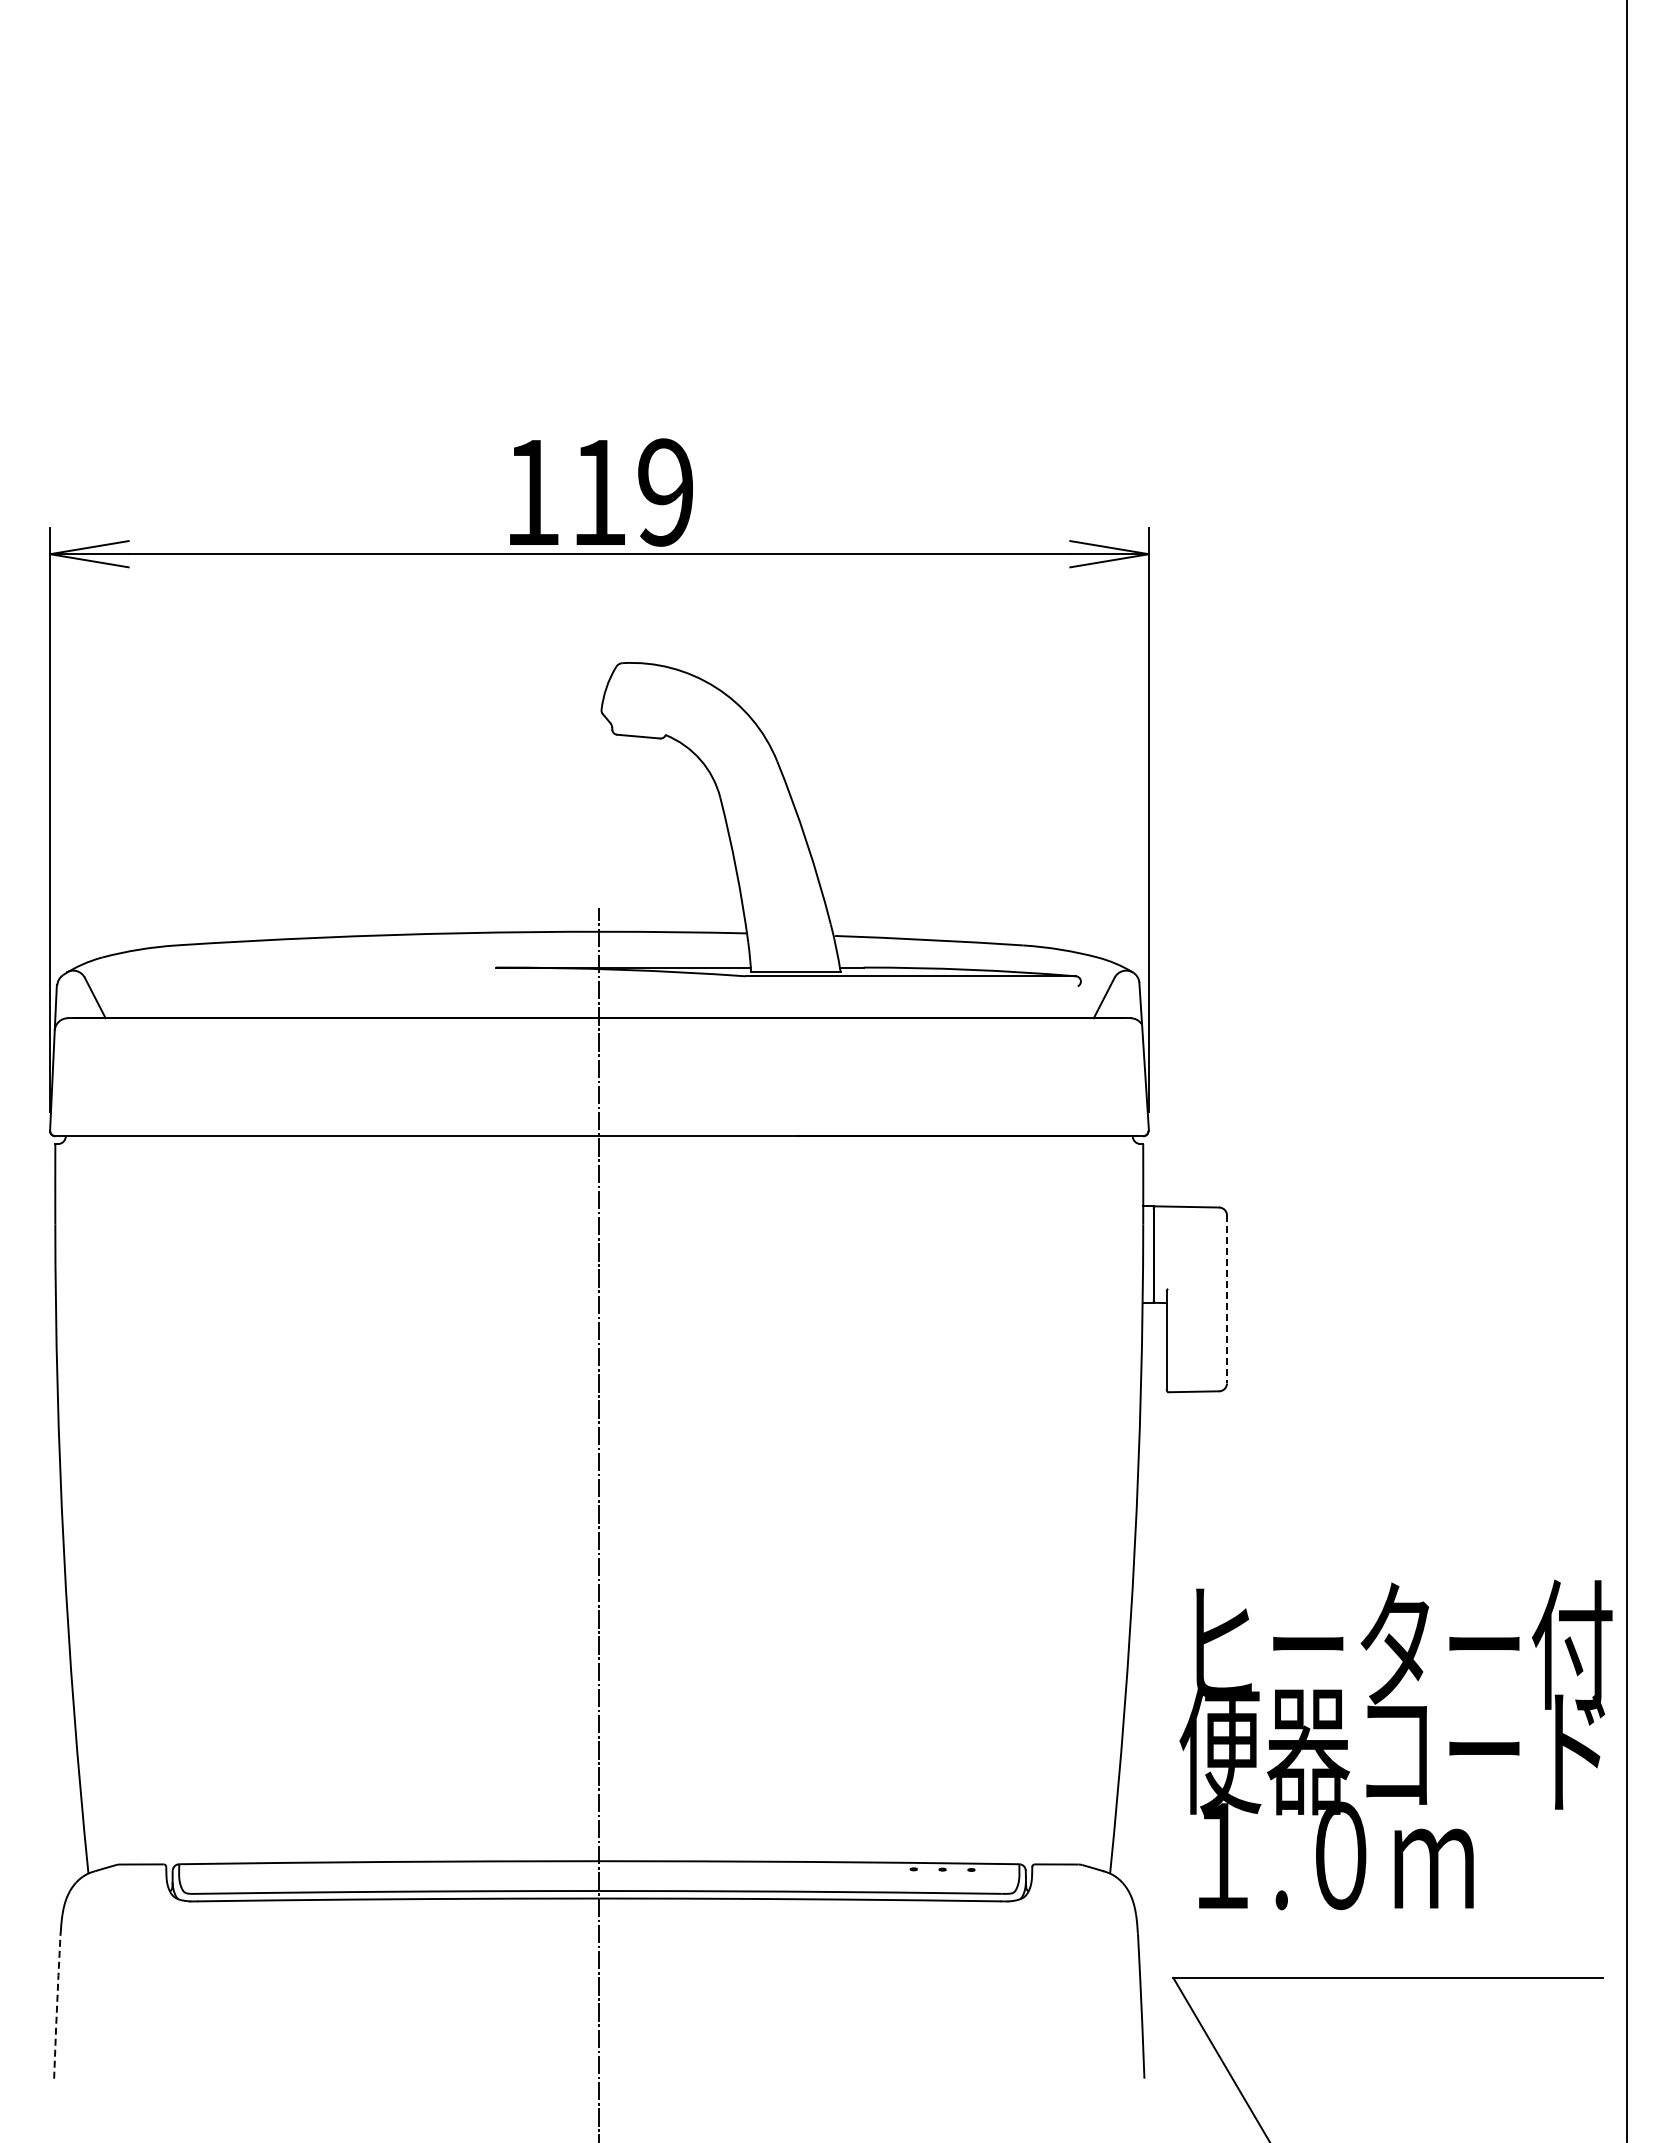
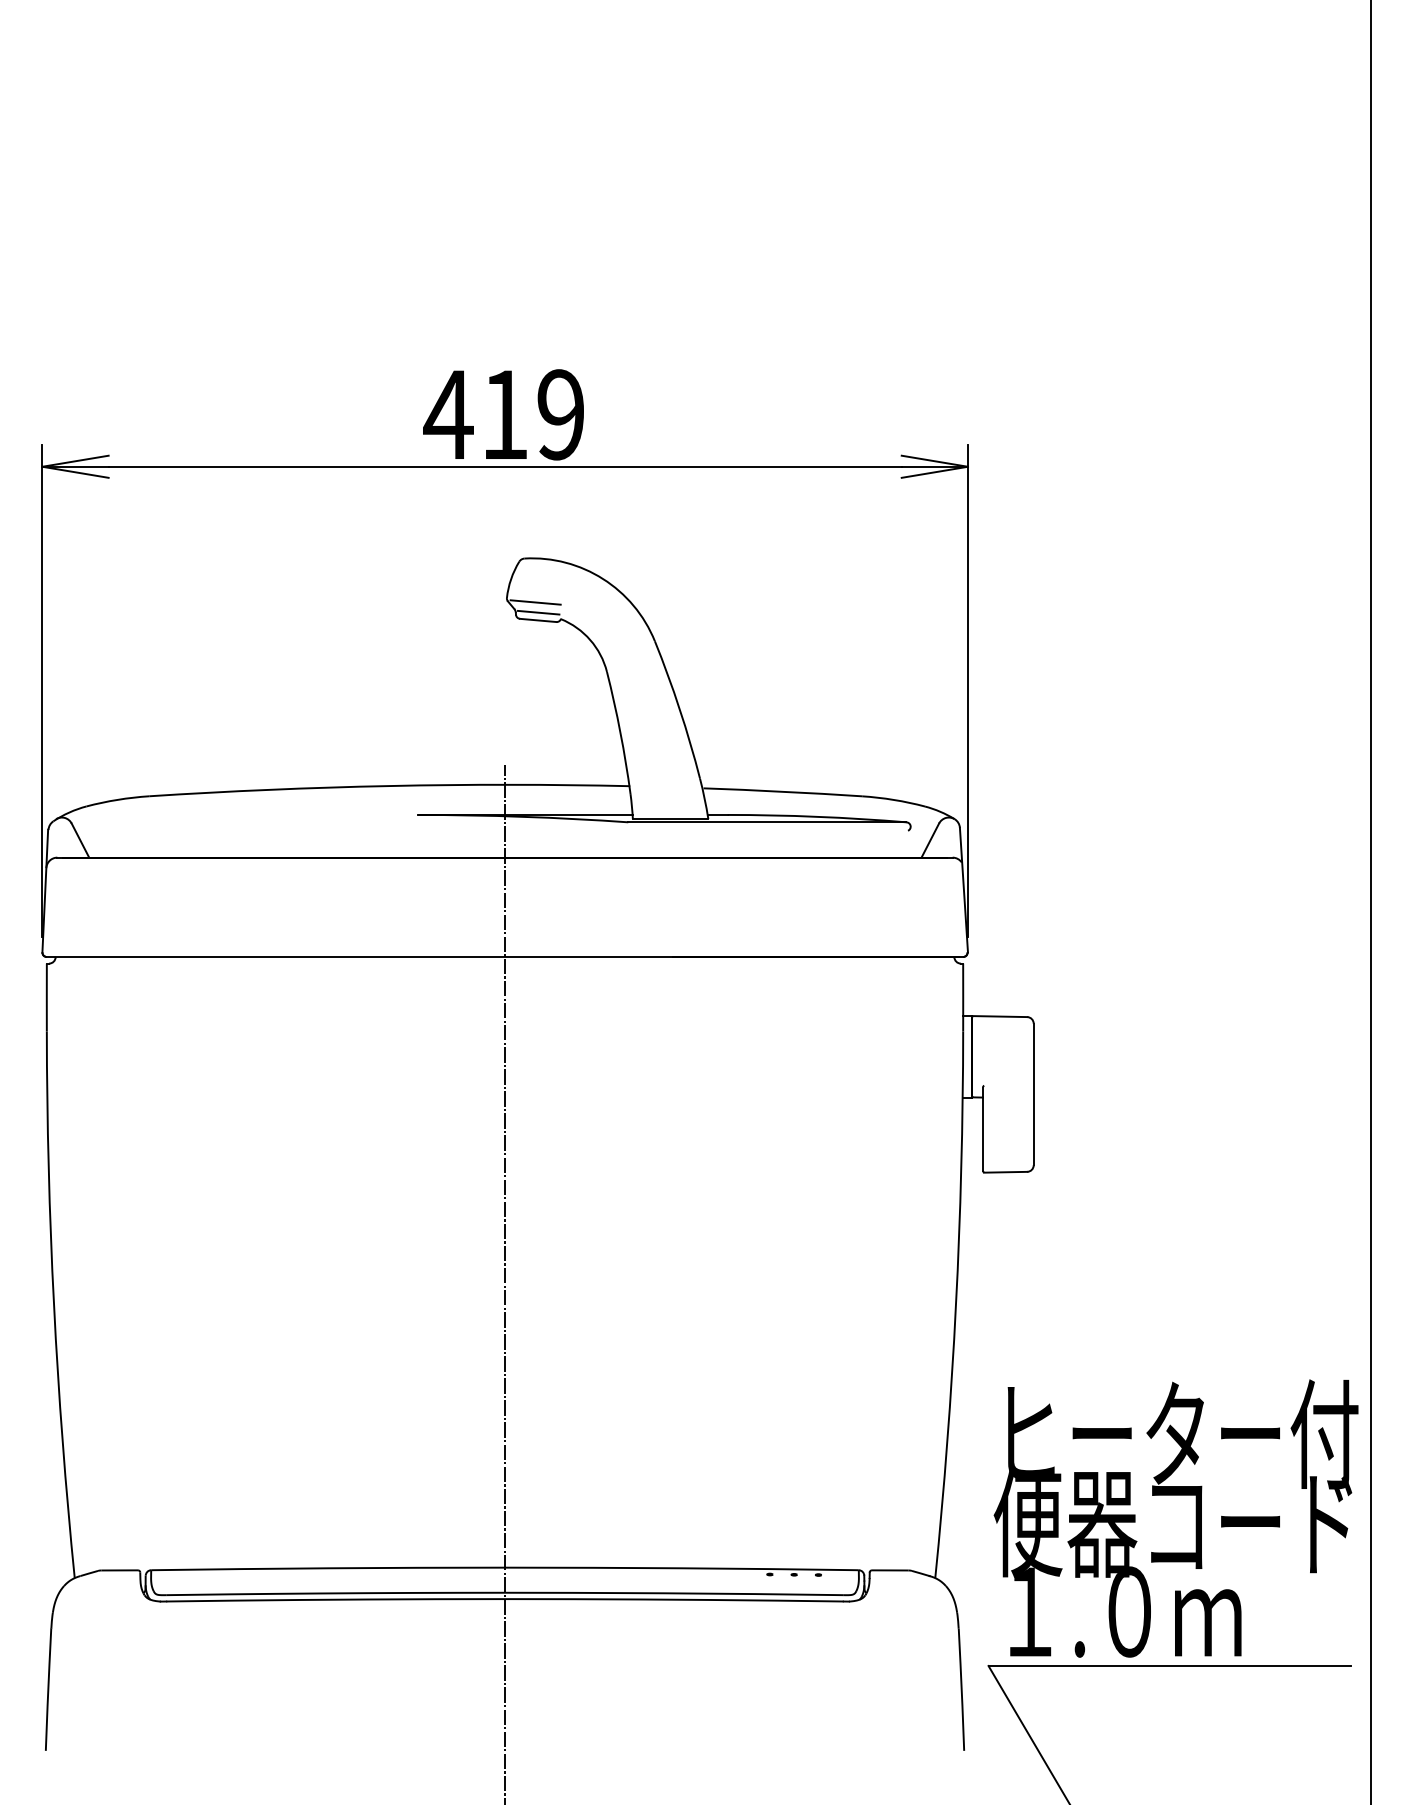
text: (531, 492) -> (447, 414), 119 -> 419
line: (635, 714) -> (535, 601), added
line: (638, 727) -> (538, 612), added
line: (1226, 1299) -> (1033, 1094), dashed -> solid
text: (1395, 1744) -> (1175, 1518), moved
line: (57, 2005) -> (48, 1689), dashed -> solid

